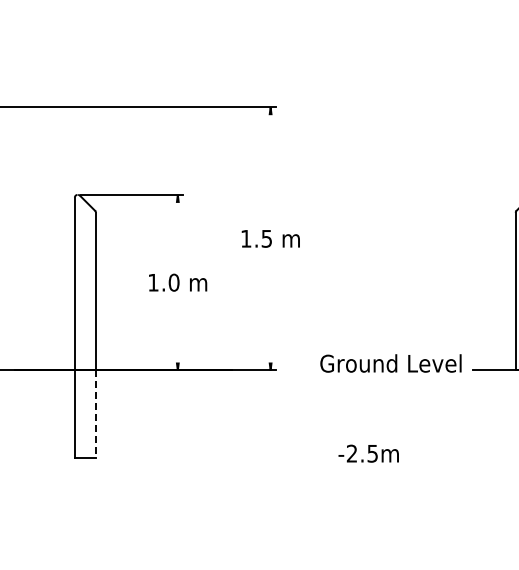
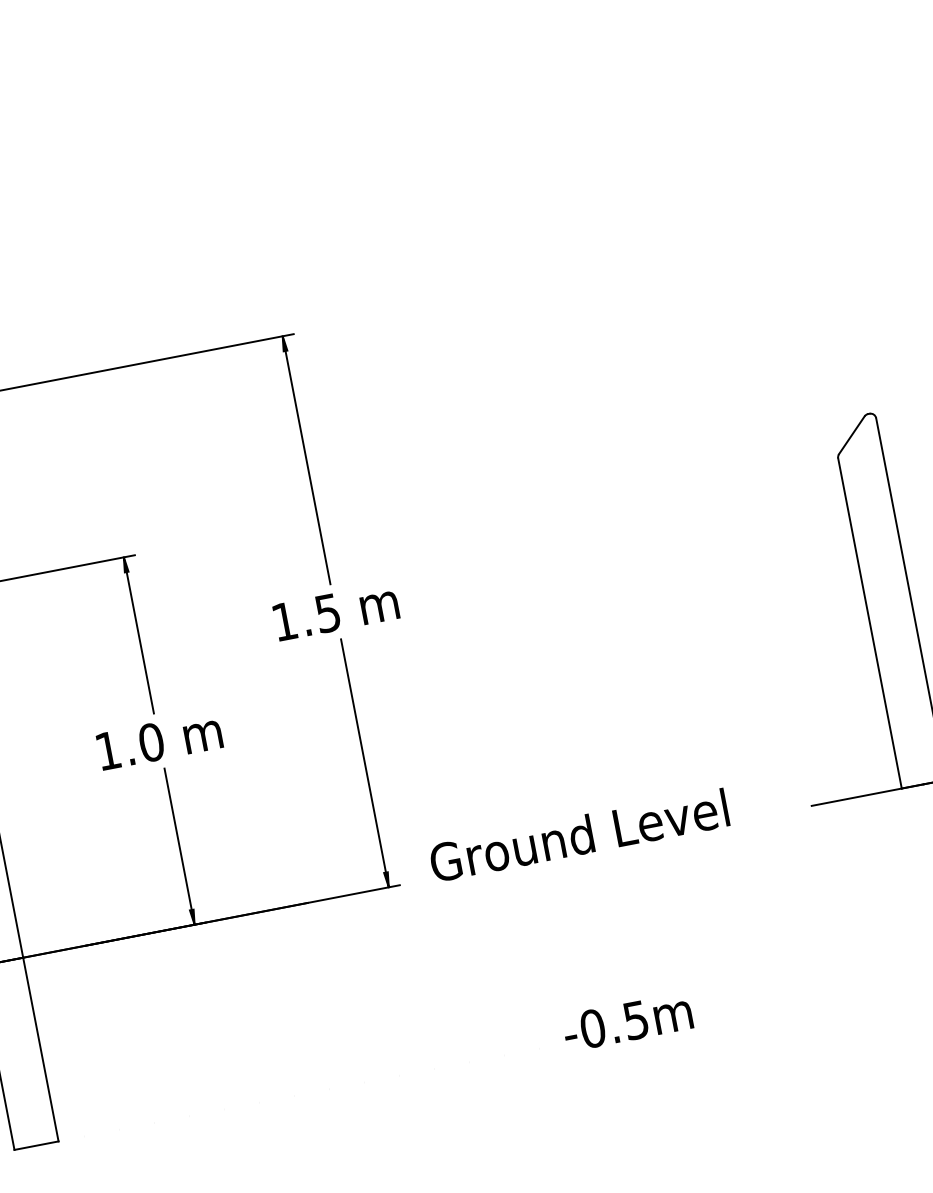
line: (270, 166) -> (306, 460), added
line: (177, 231) -> (137, 633), added
line: (270, 311) -> (364, 763), added
line: (177, 332) -> (178, 845), added
text: (390, 363) -> (578, 835), moved
line: (95, 414) -> (40, 1050), dashed -> solid
text: (351, 453) -> (591, 1028), -2.5m -> -0.5m

